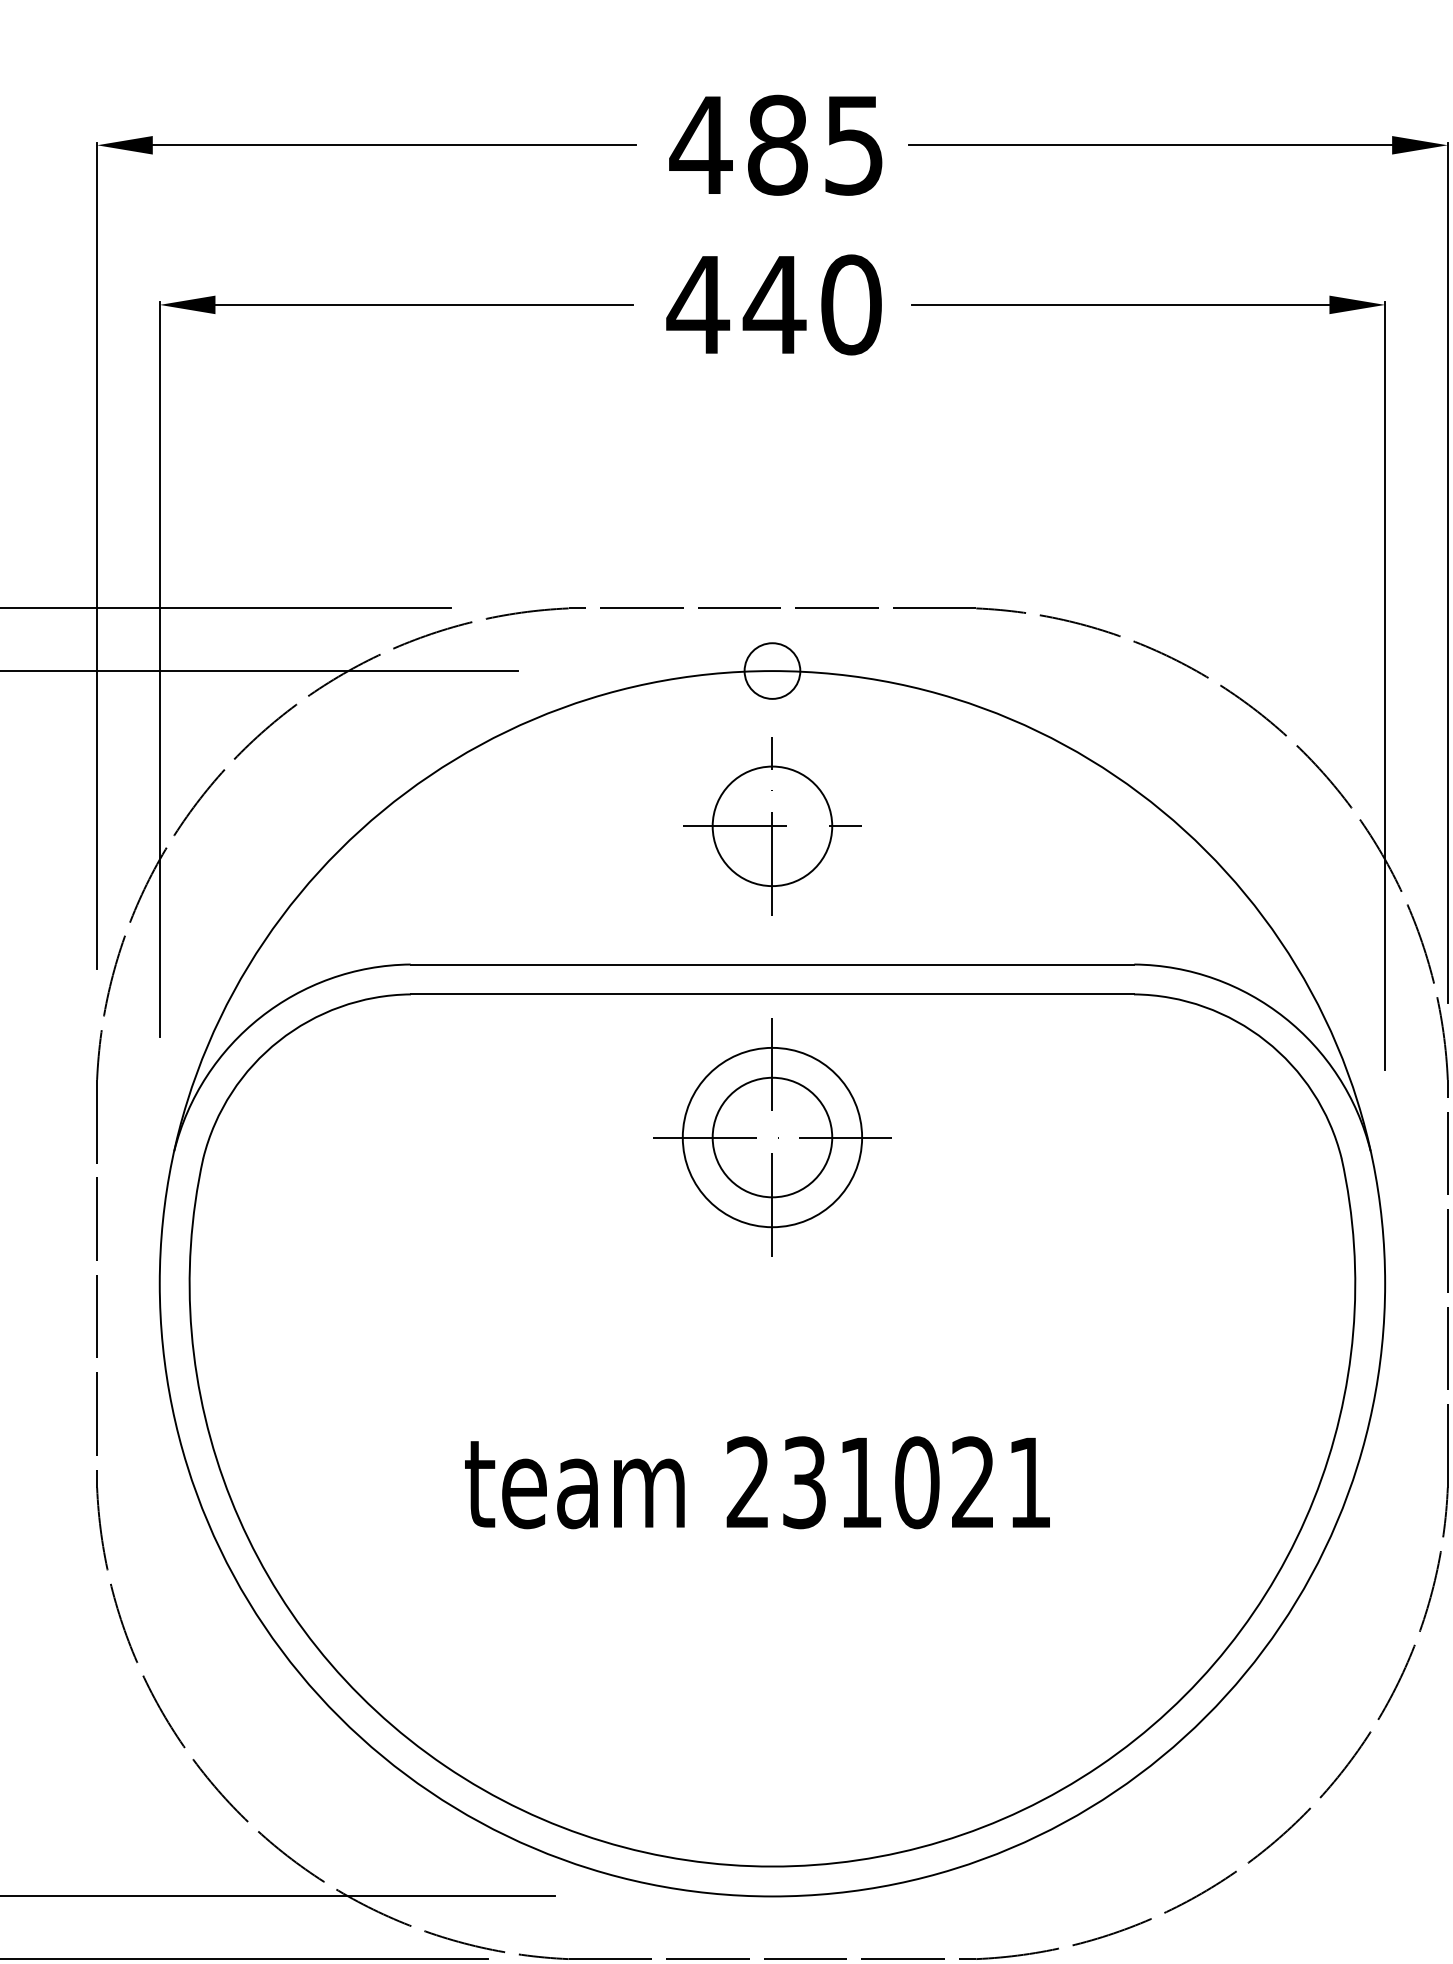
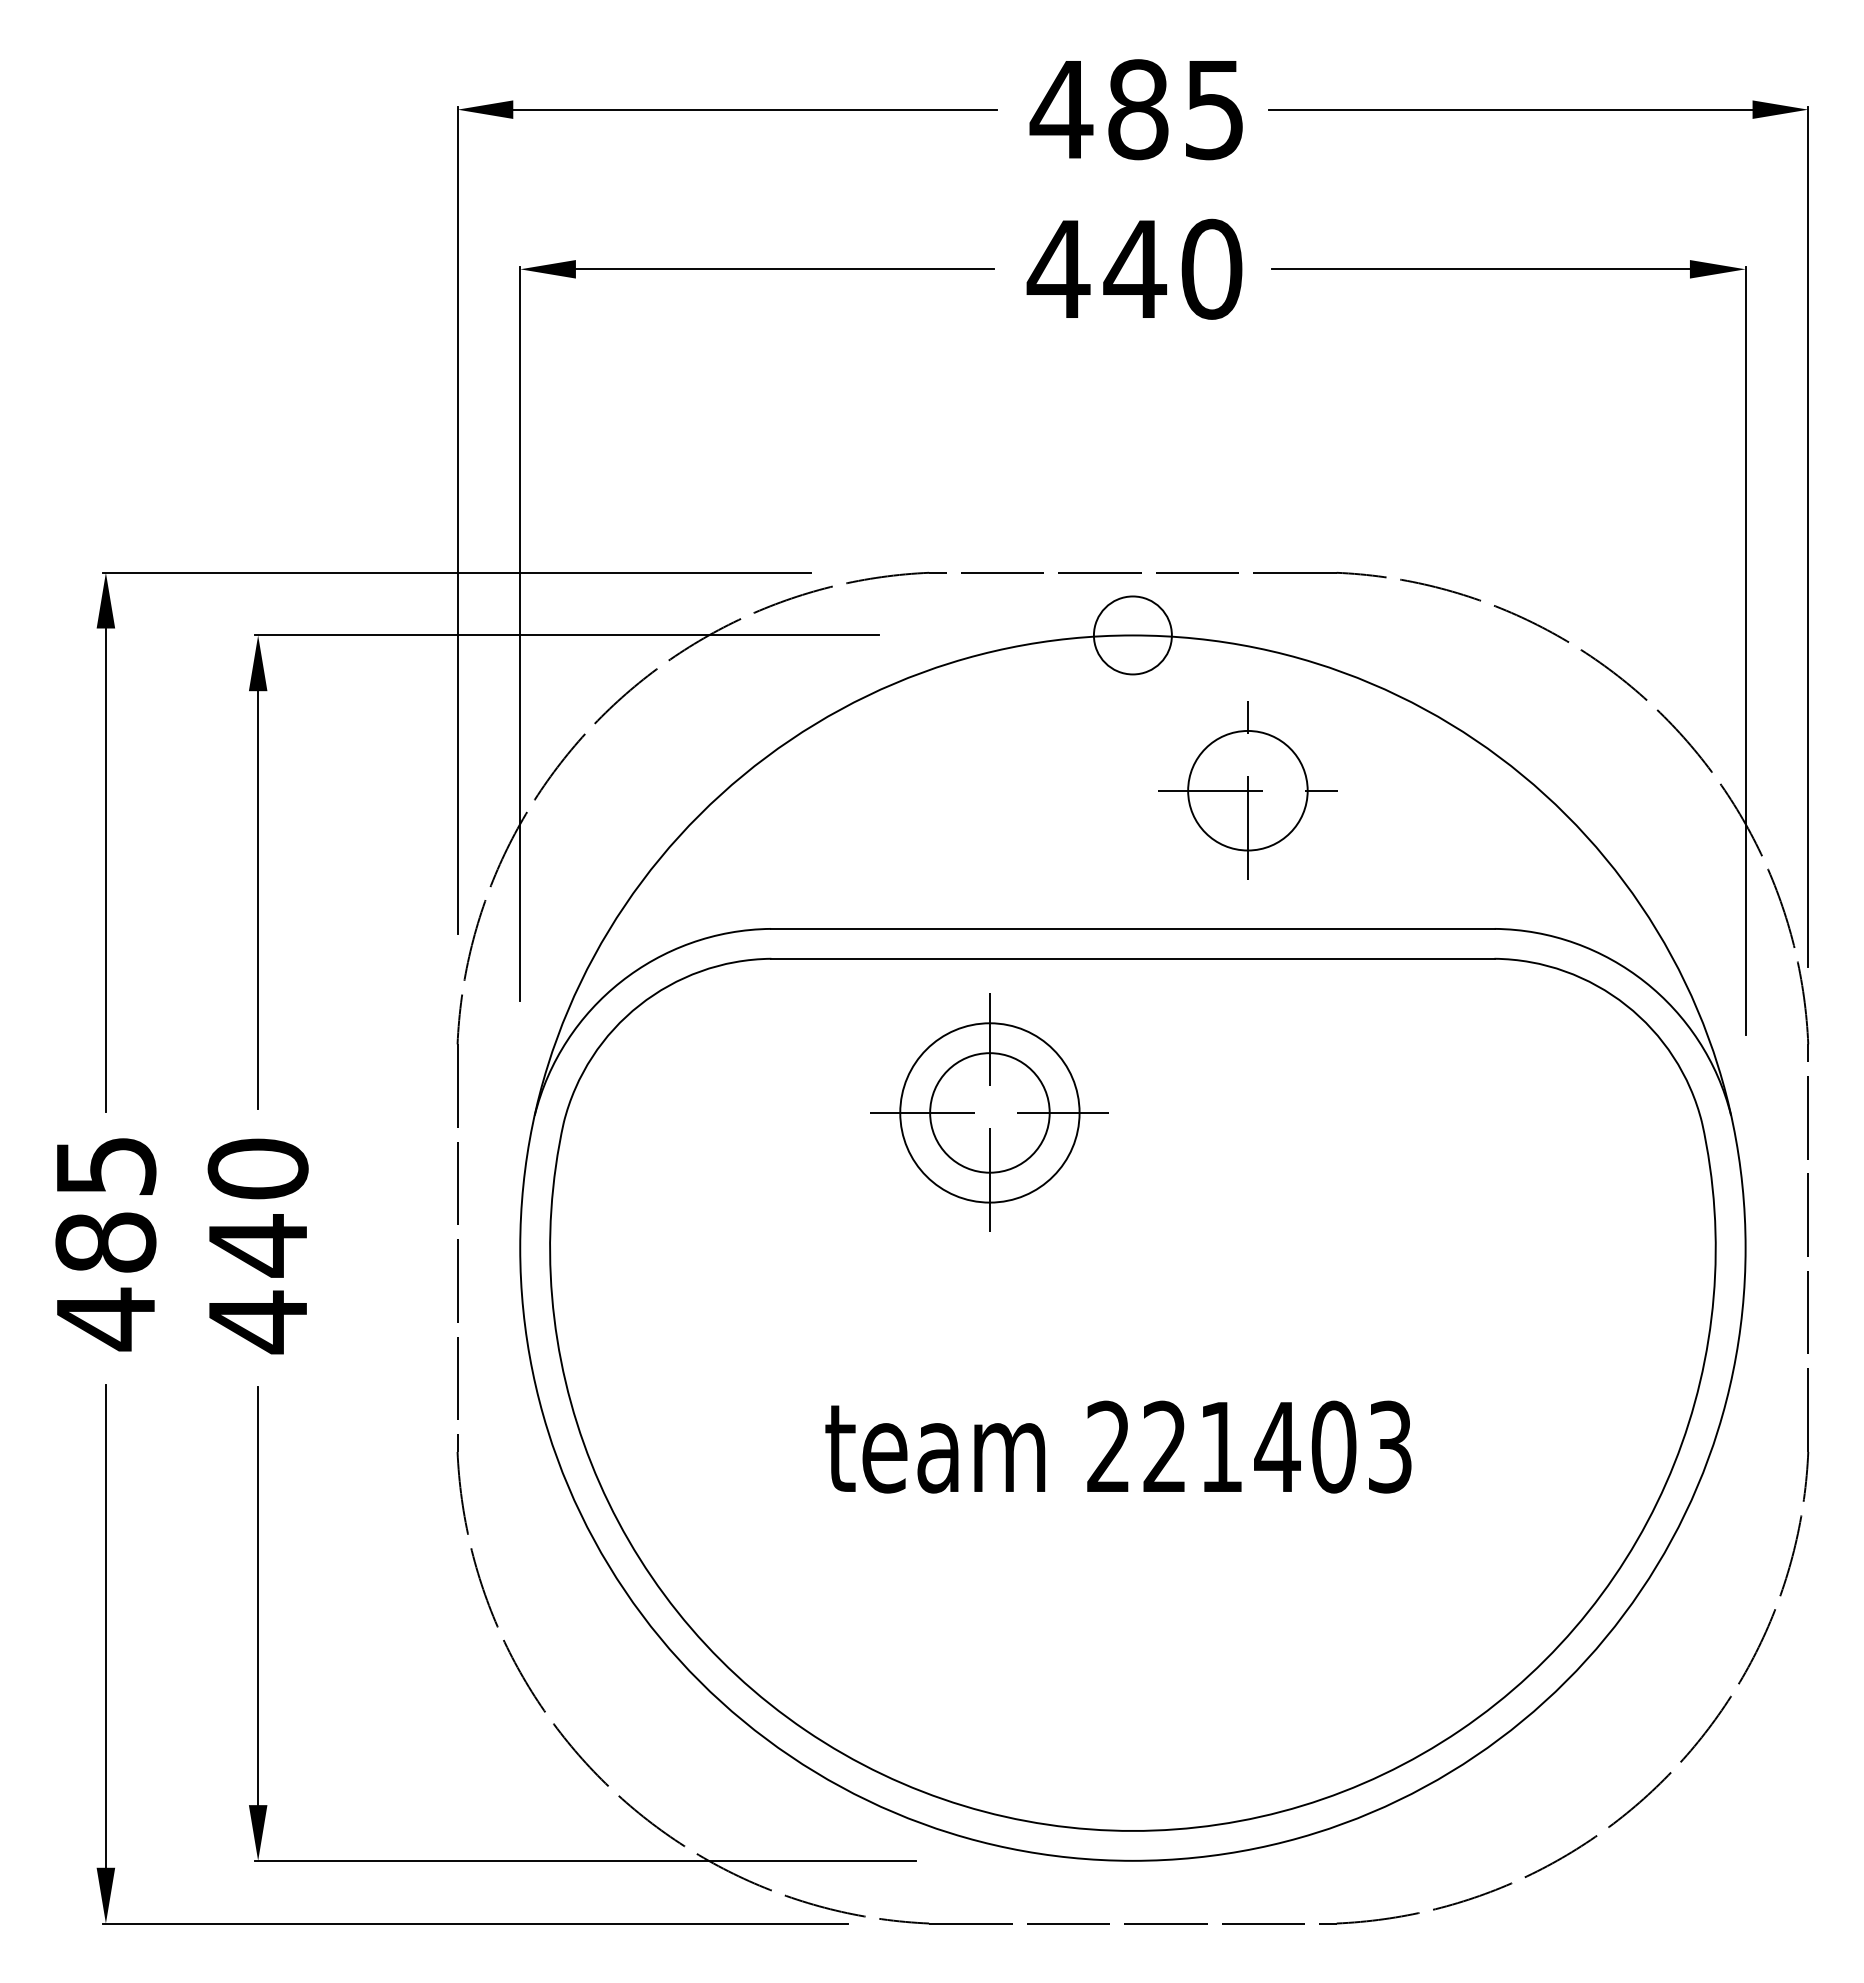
circle: (772, 671) -> (1132, 635), size x1.4
part: (772, 826) -> (1247, 790), moved
part: (772, 1137) -> (989, 1112), moved
text: (917, 1482) -> (1277, 1446), 231021 -> 221403

